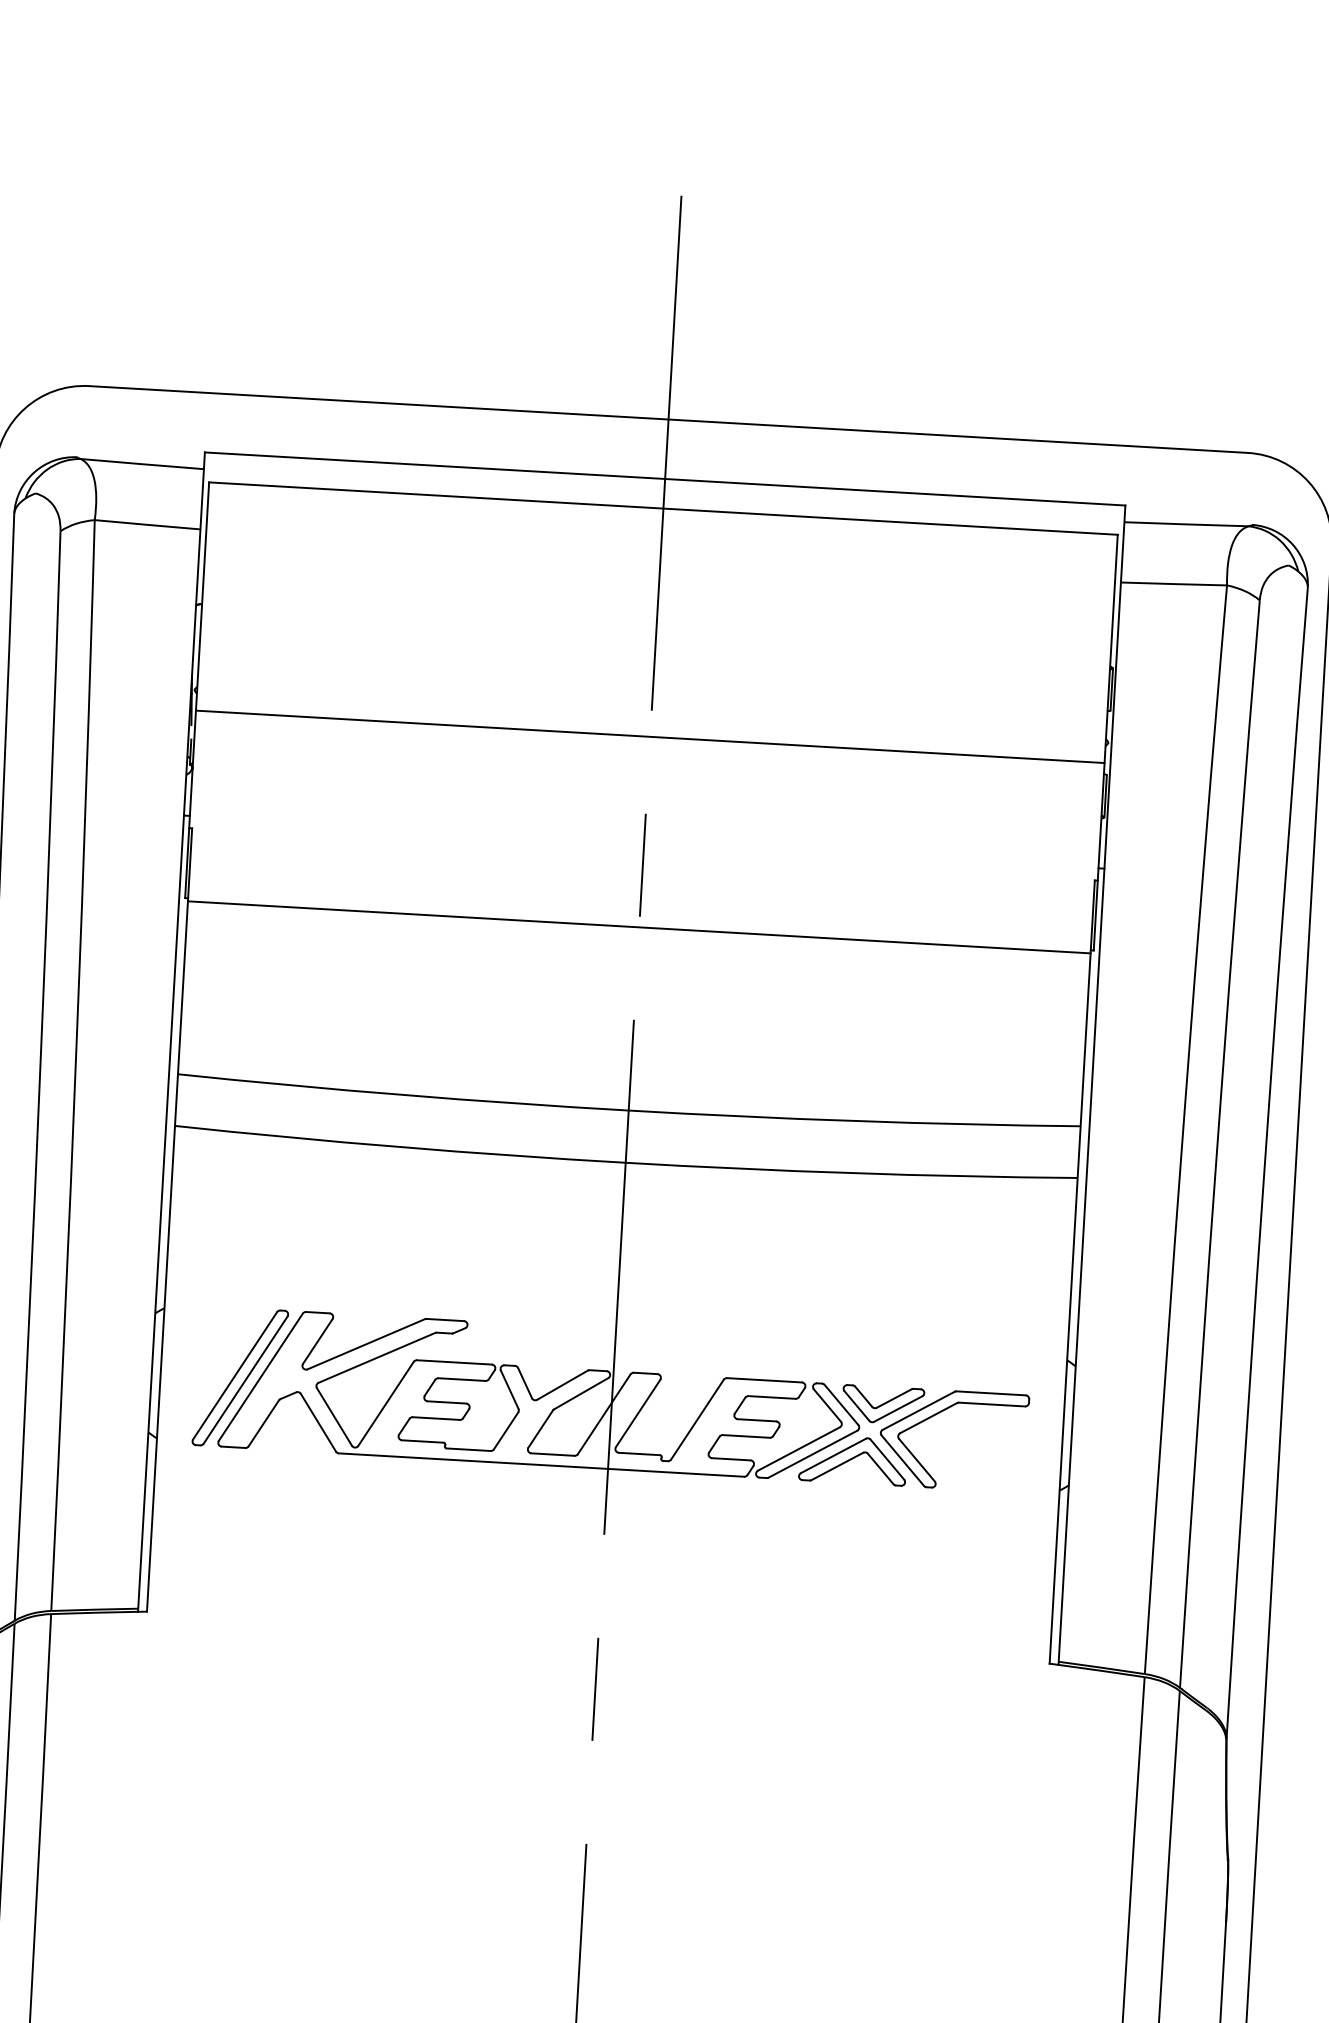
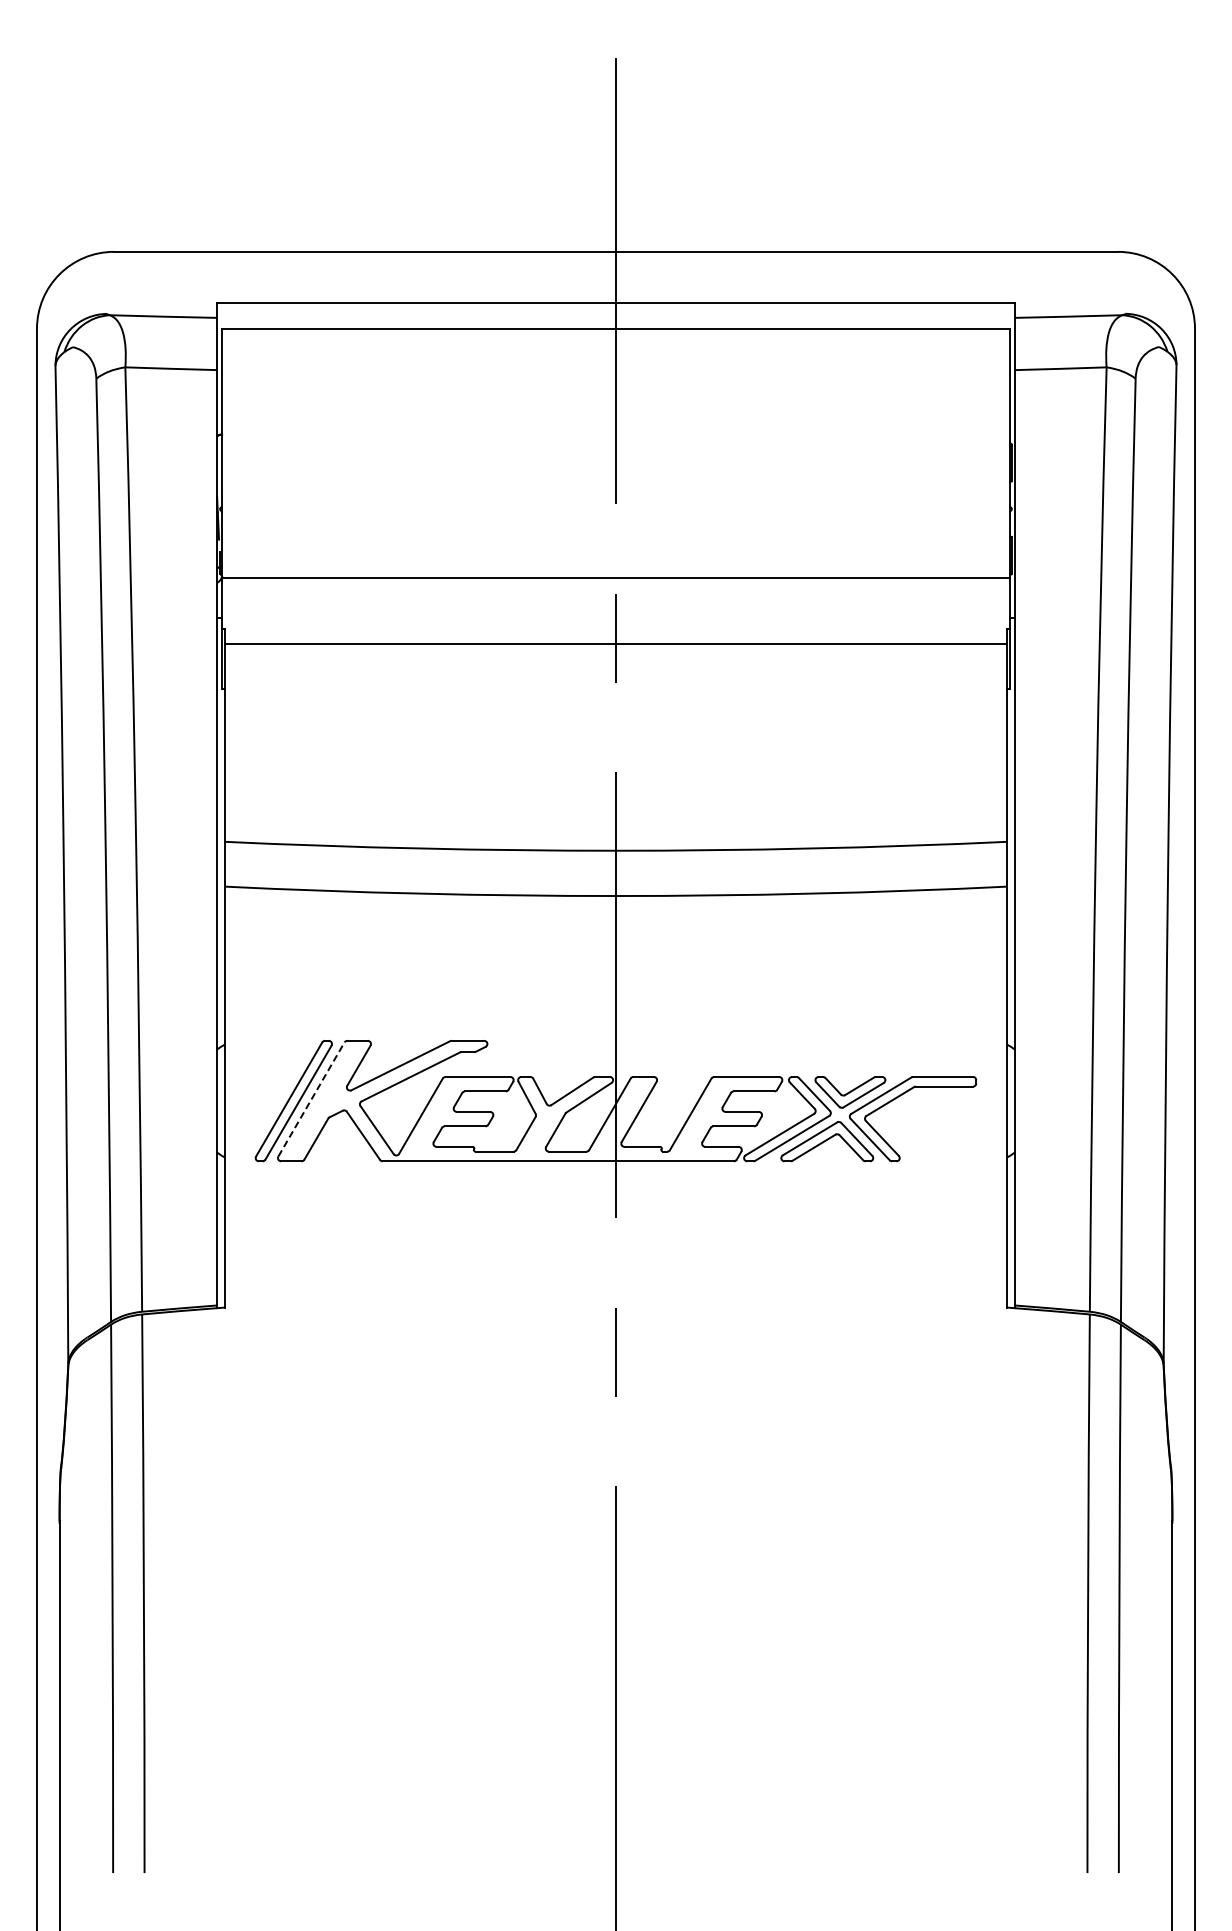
line: (649, 736) -> (615, 577), moved
line: (638, 926) -> (615, 643), moved
line: (260, 1377) -> (311, 1099), solid -> dashed

